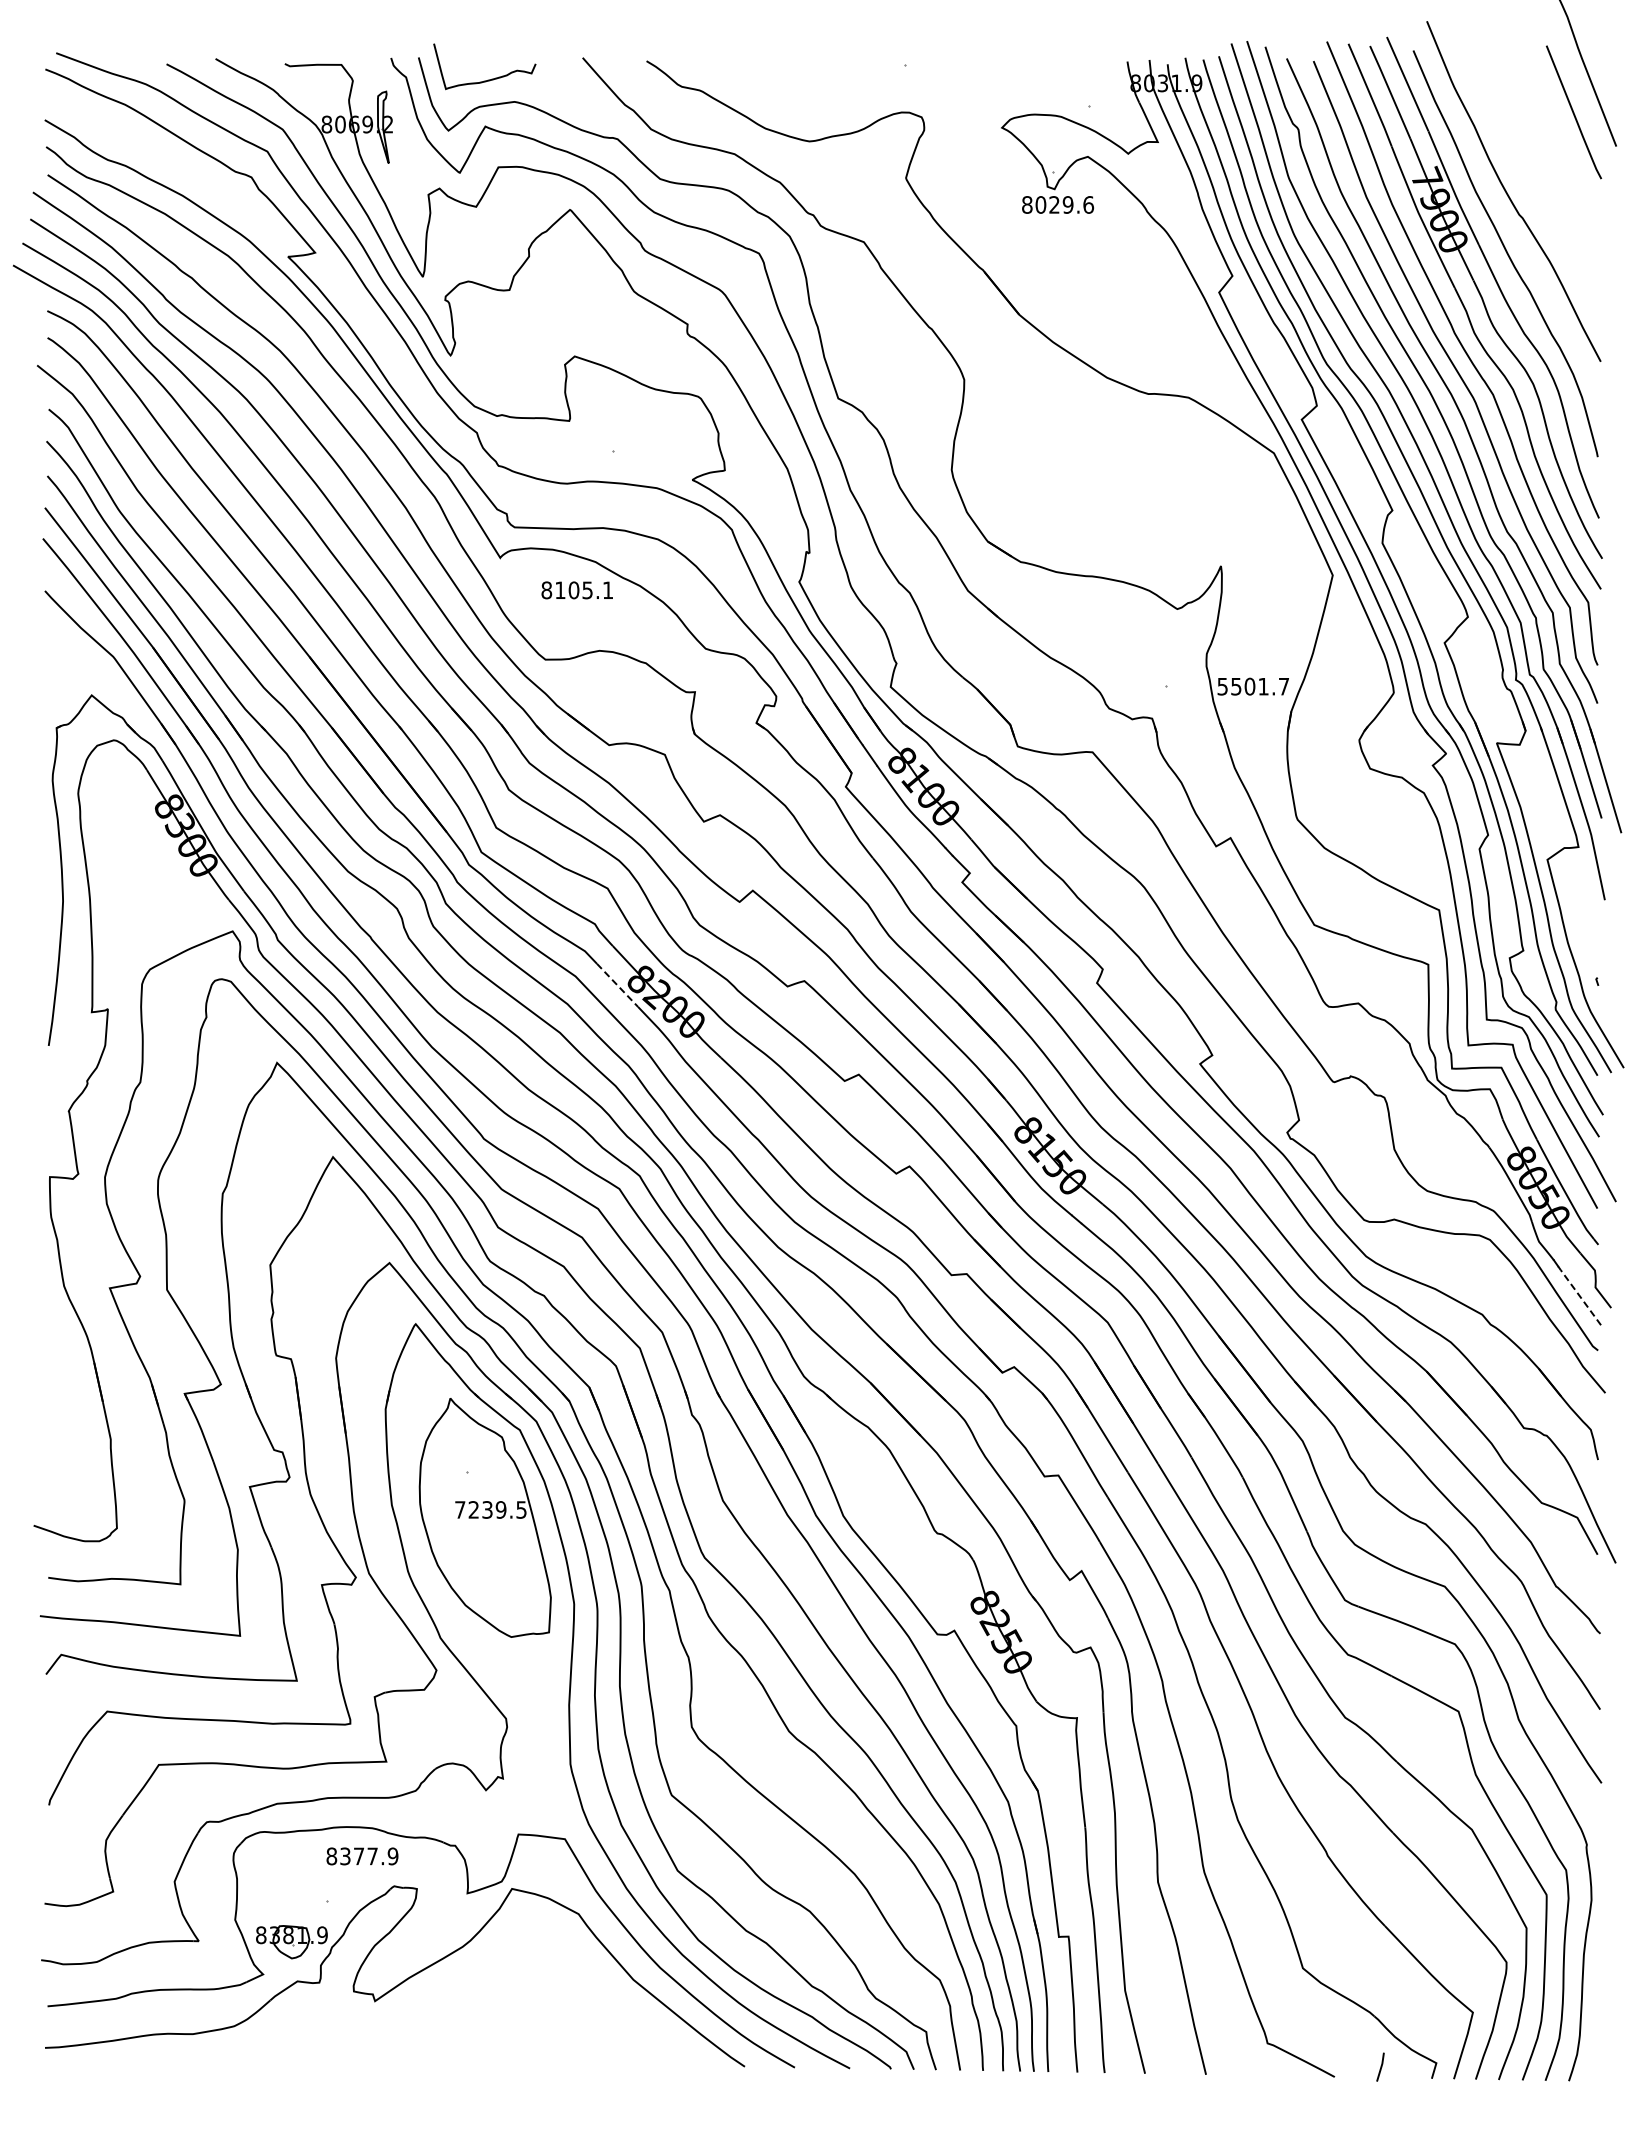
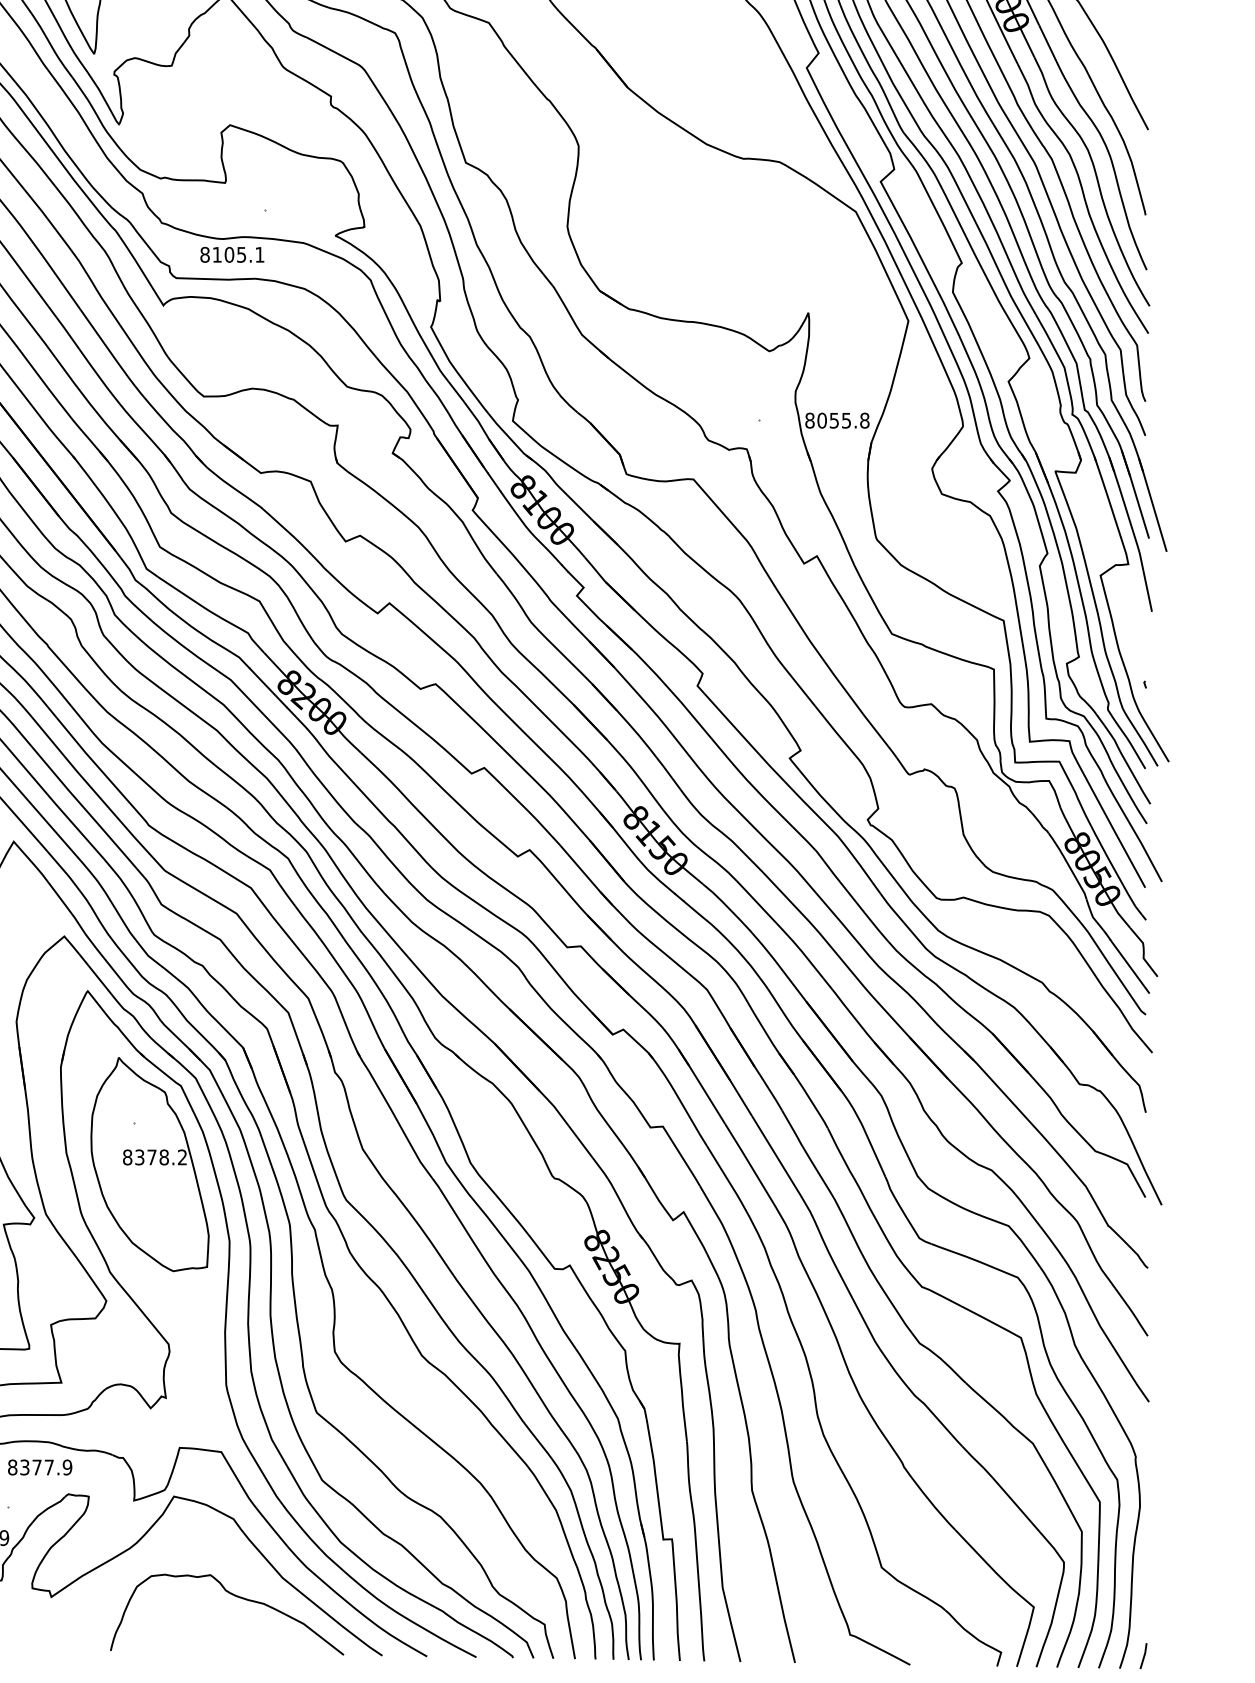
text: (576, 590) -> (231, 254), moved
text: (1253, 686) -> (837, 420), 5501.7 -> 8055.8
line: (617, 985) -> (268, 688), dashed -> solid
line: (1580, 1296) -> (1130, 966), dashed -> solid
text: (490, 1509) -> (154, 1157), 7239.5 -> 8378.2
curve: (579, 2000) -> (234, 1596), added
line: (1380, 2066) -> (1143, 1655), moved

